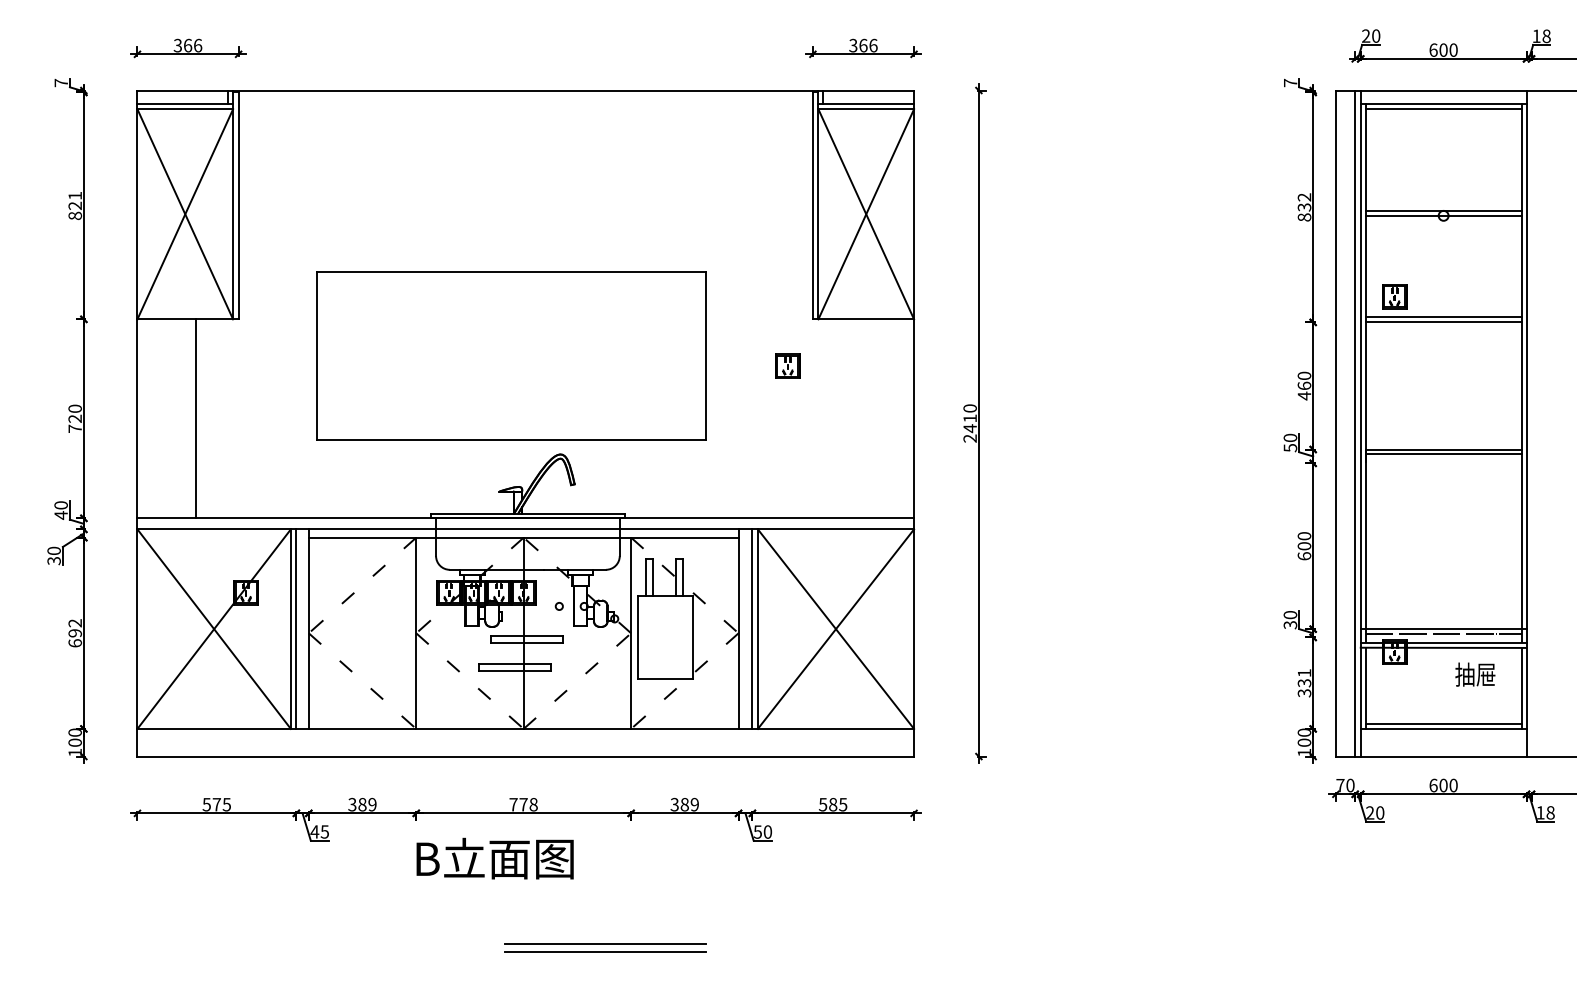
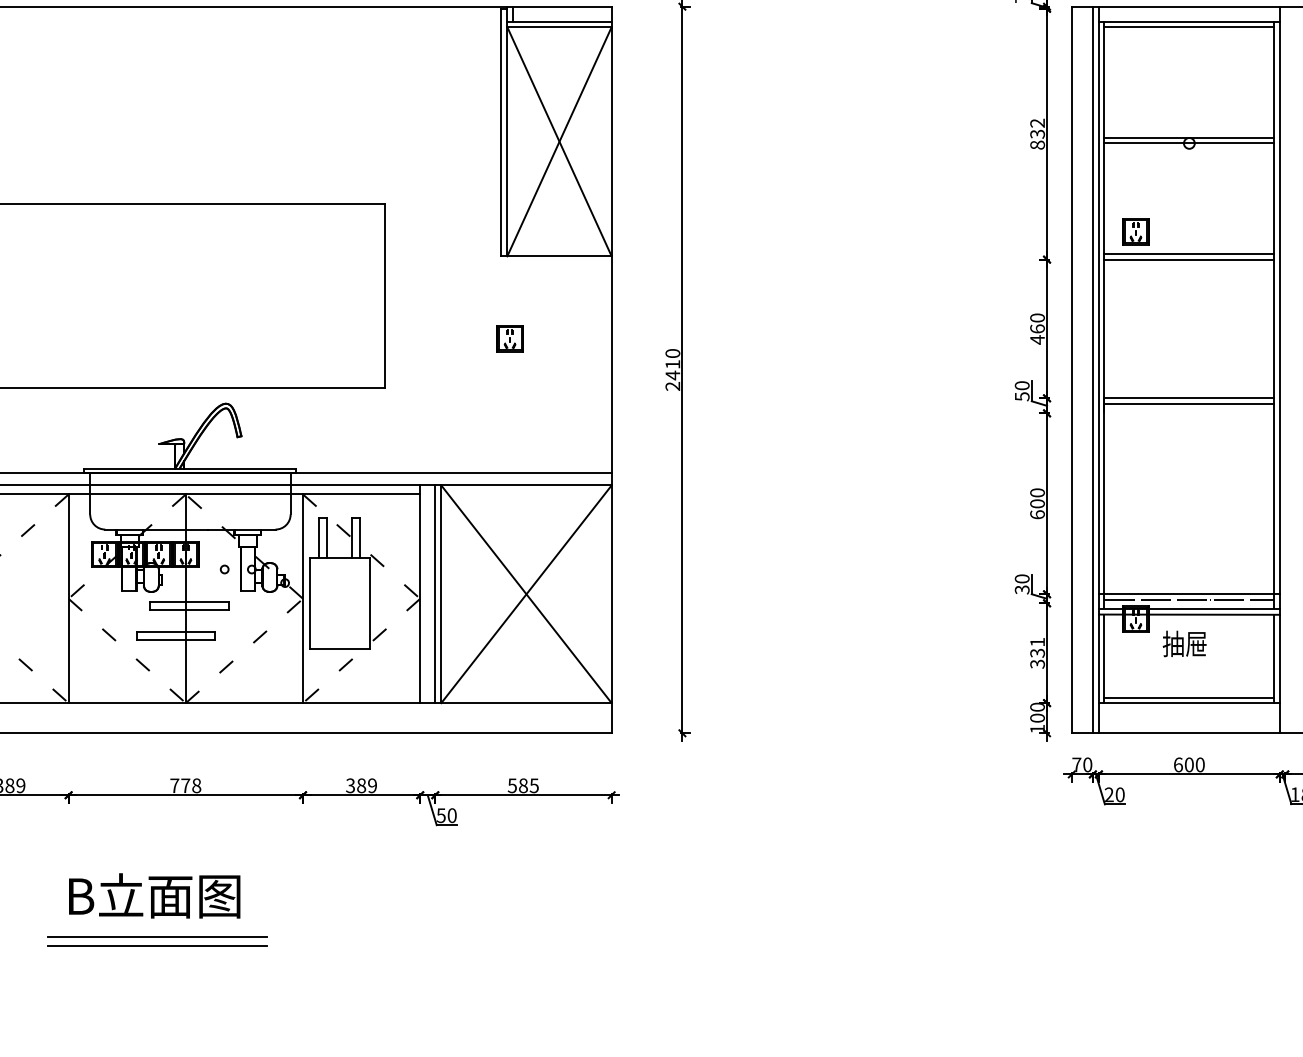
part: (787, 365) -> (509, 338), moved
text: (1475, 674) -> (1184, 643), moved
text: (494, 858) -> (153, 895), moved
part: (605, 947) -> (157, 941), moved

